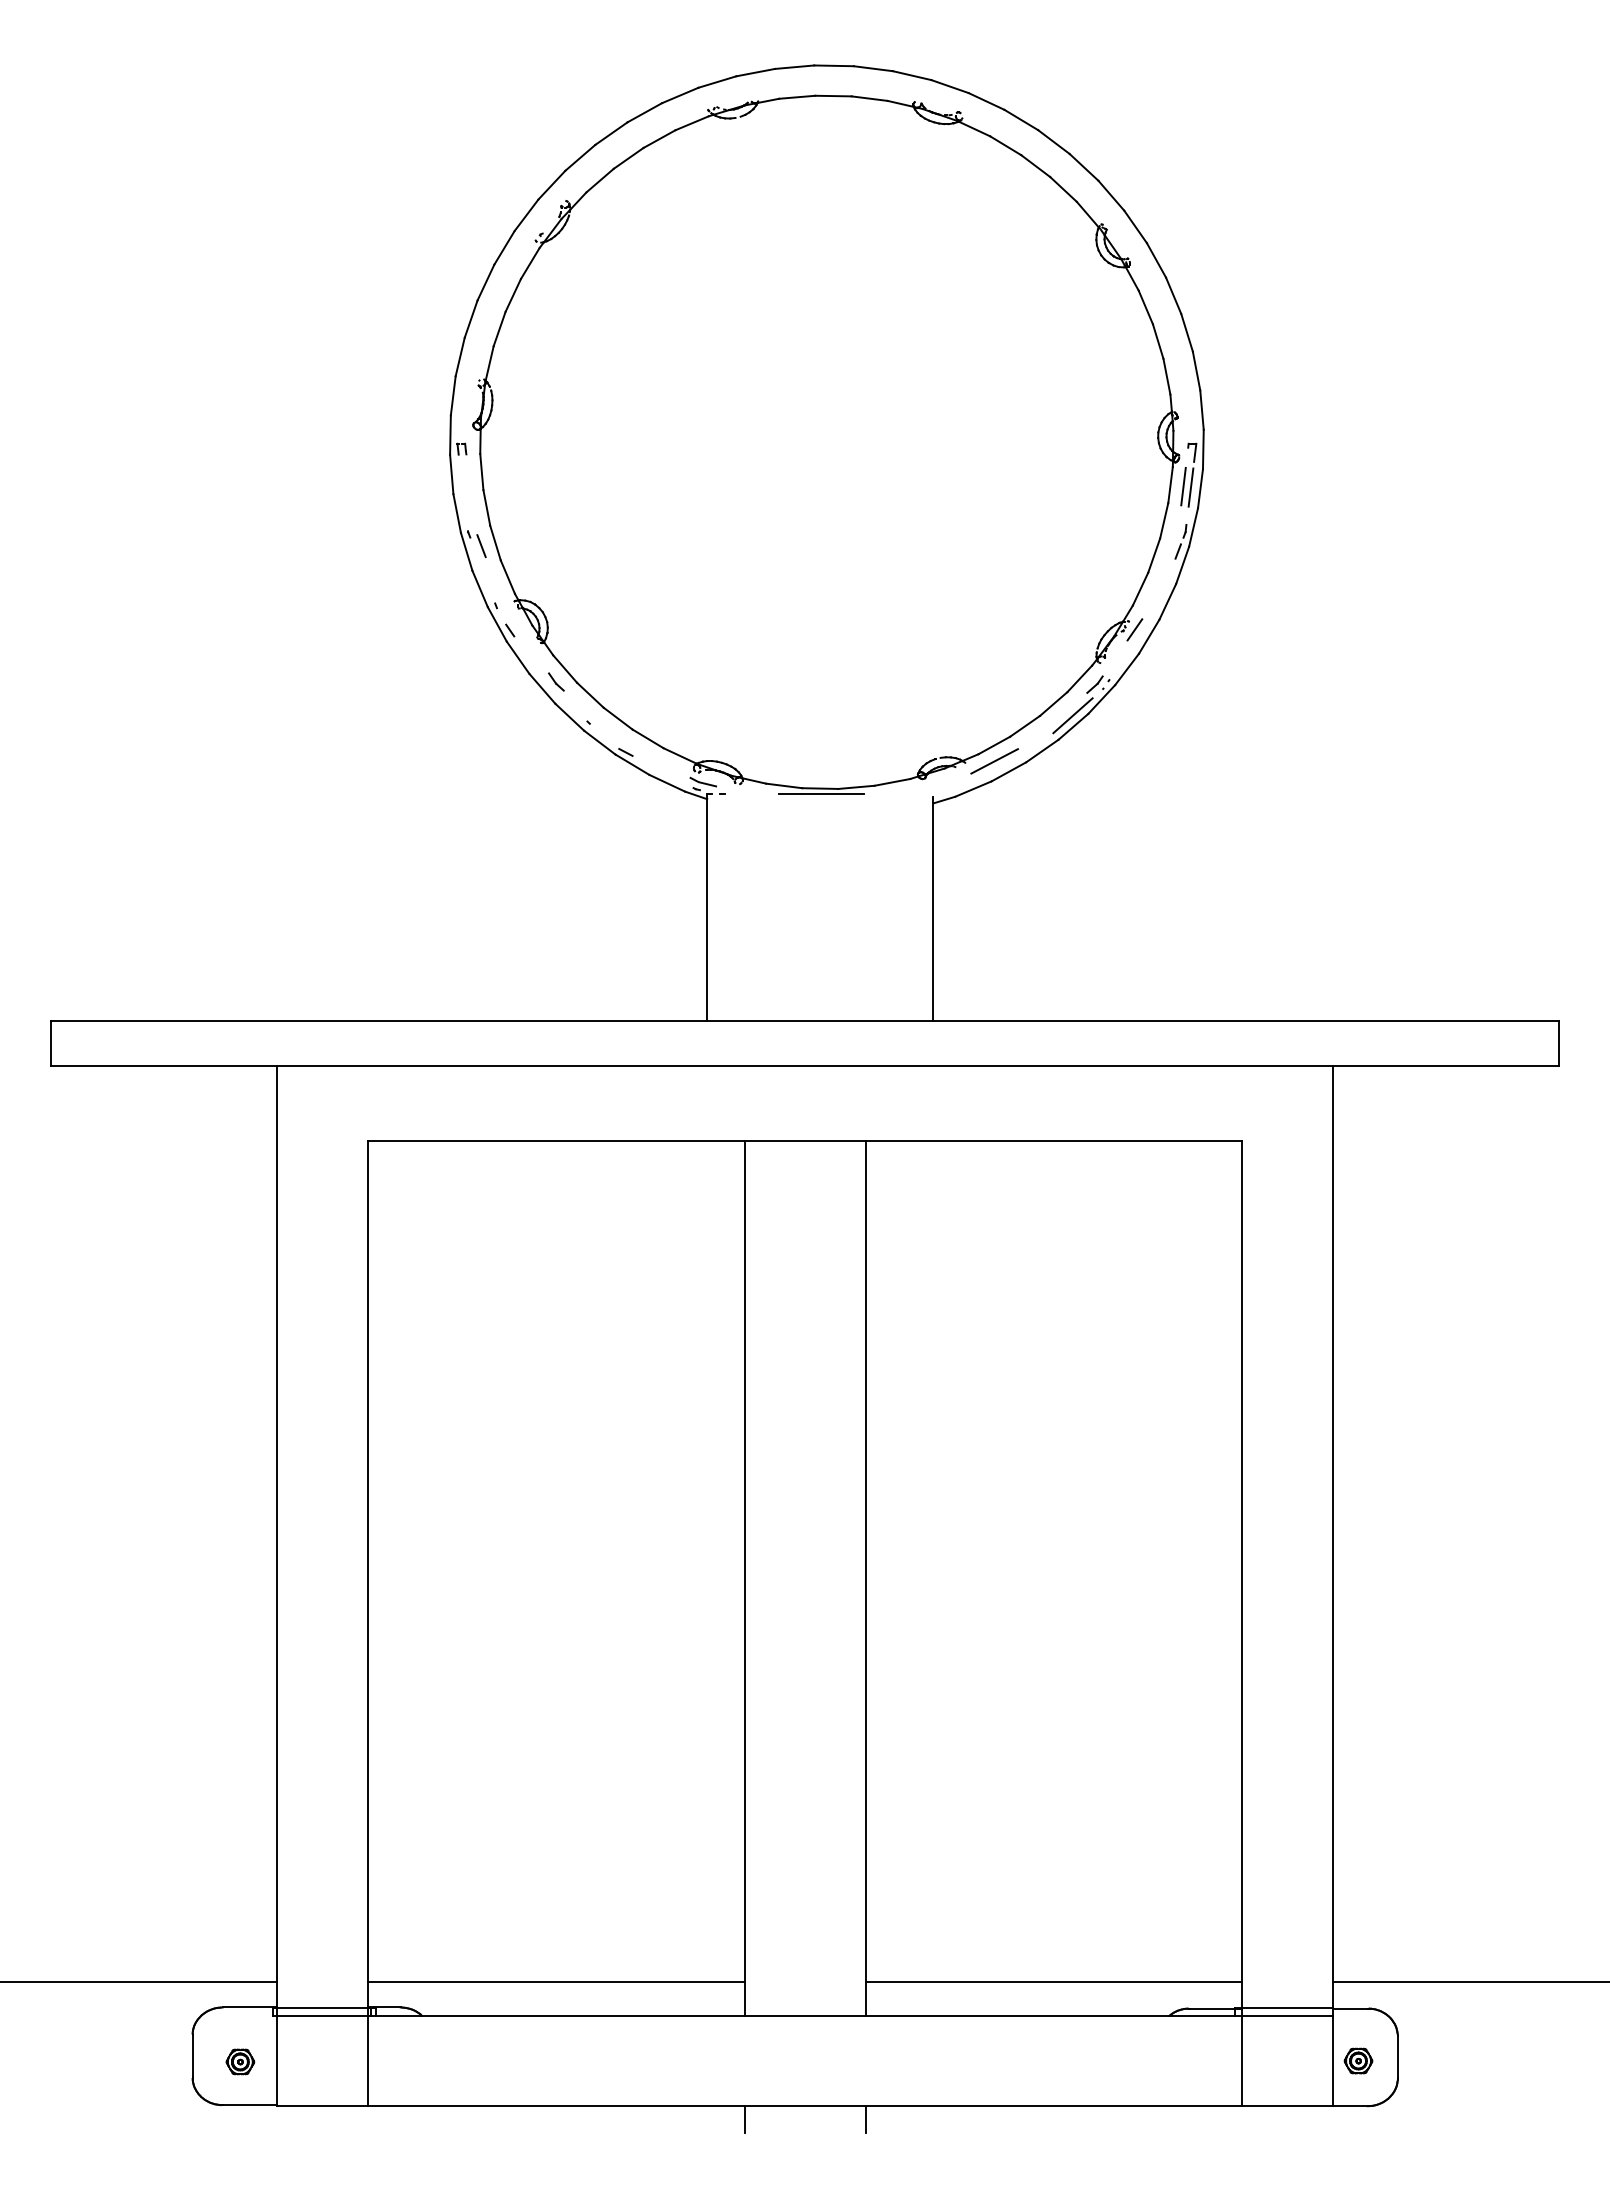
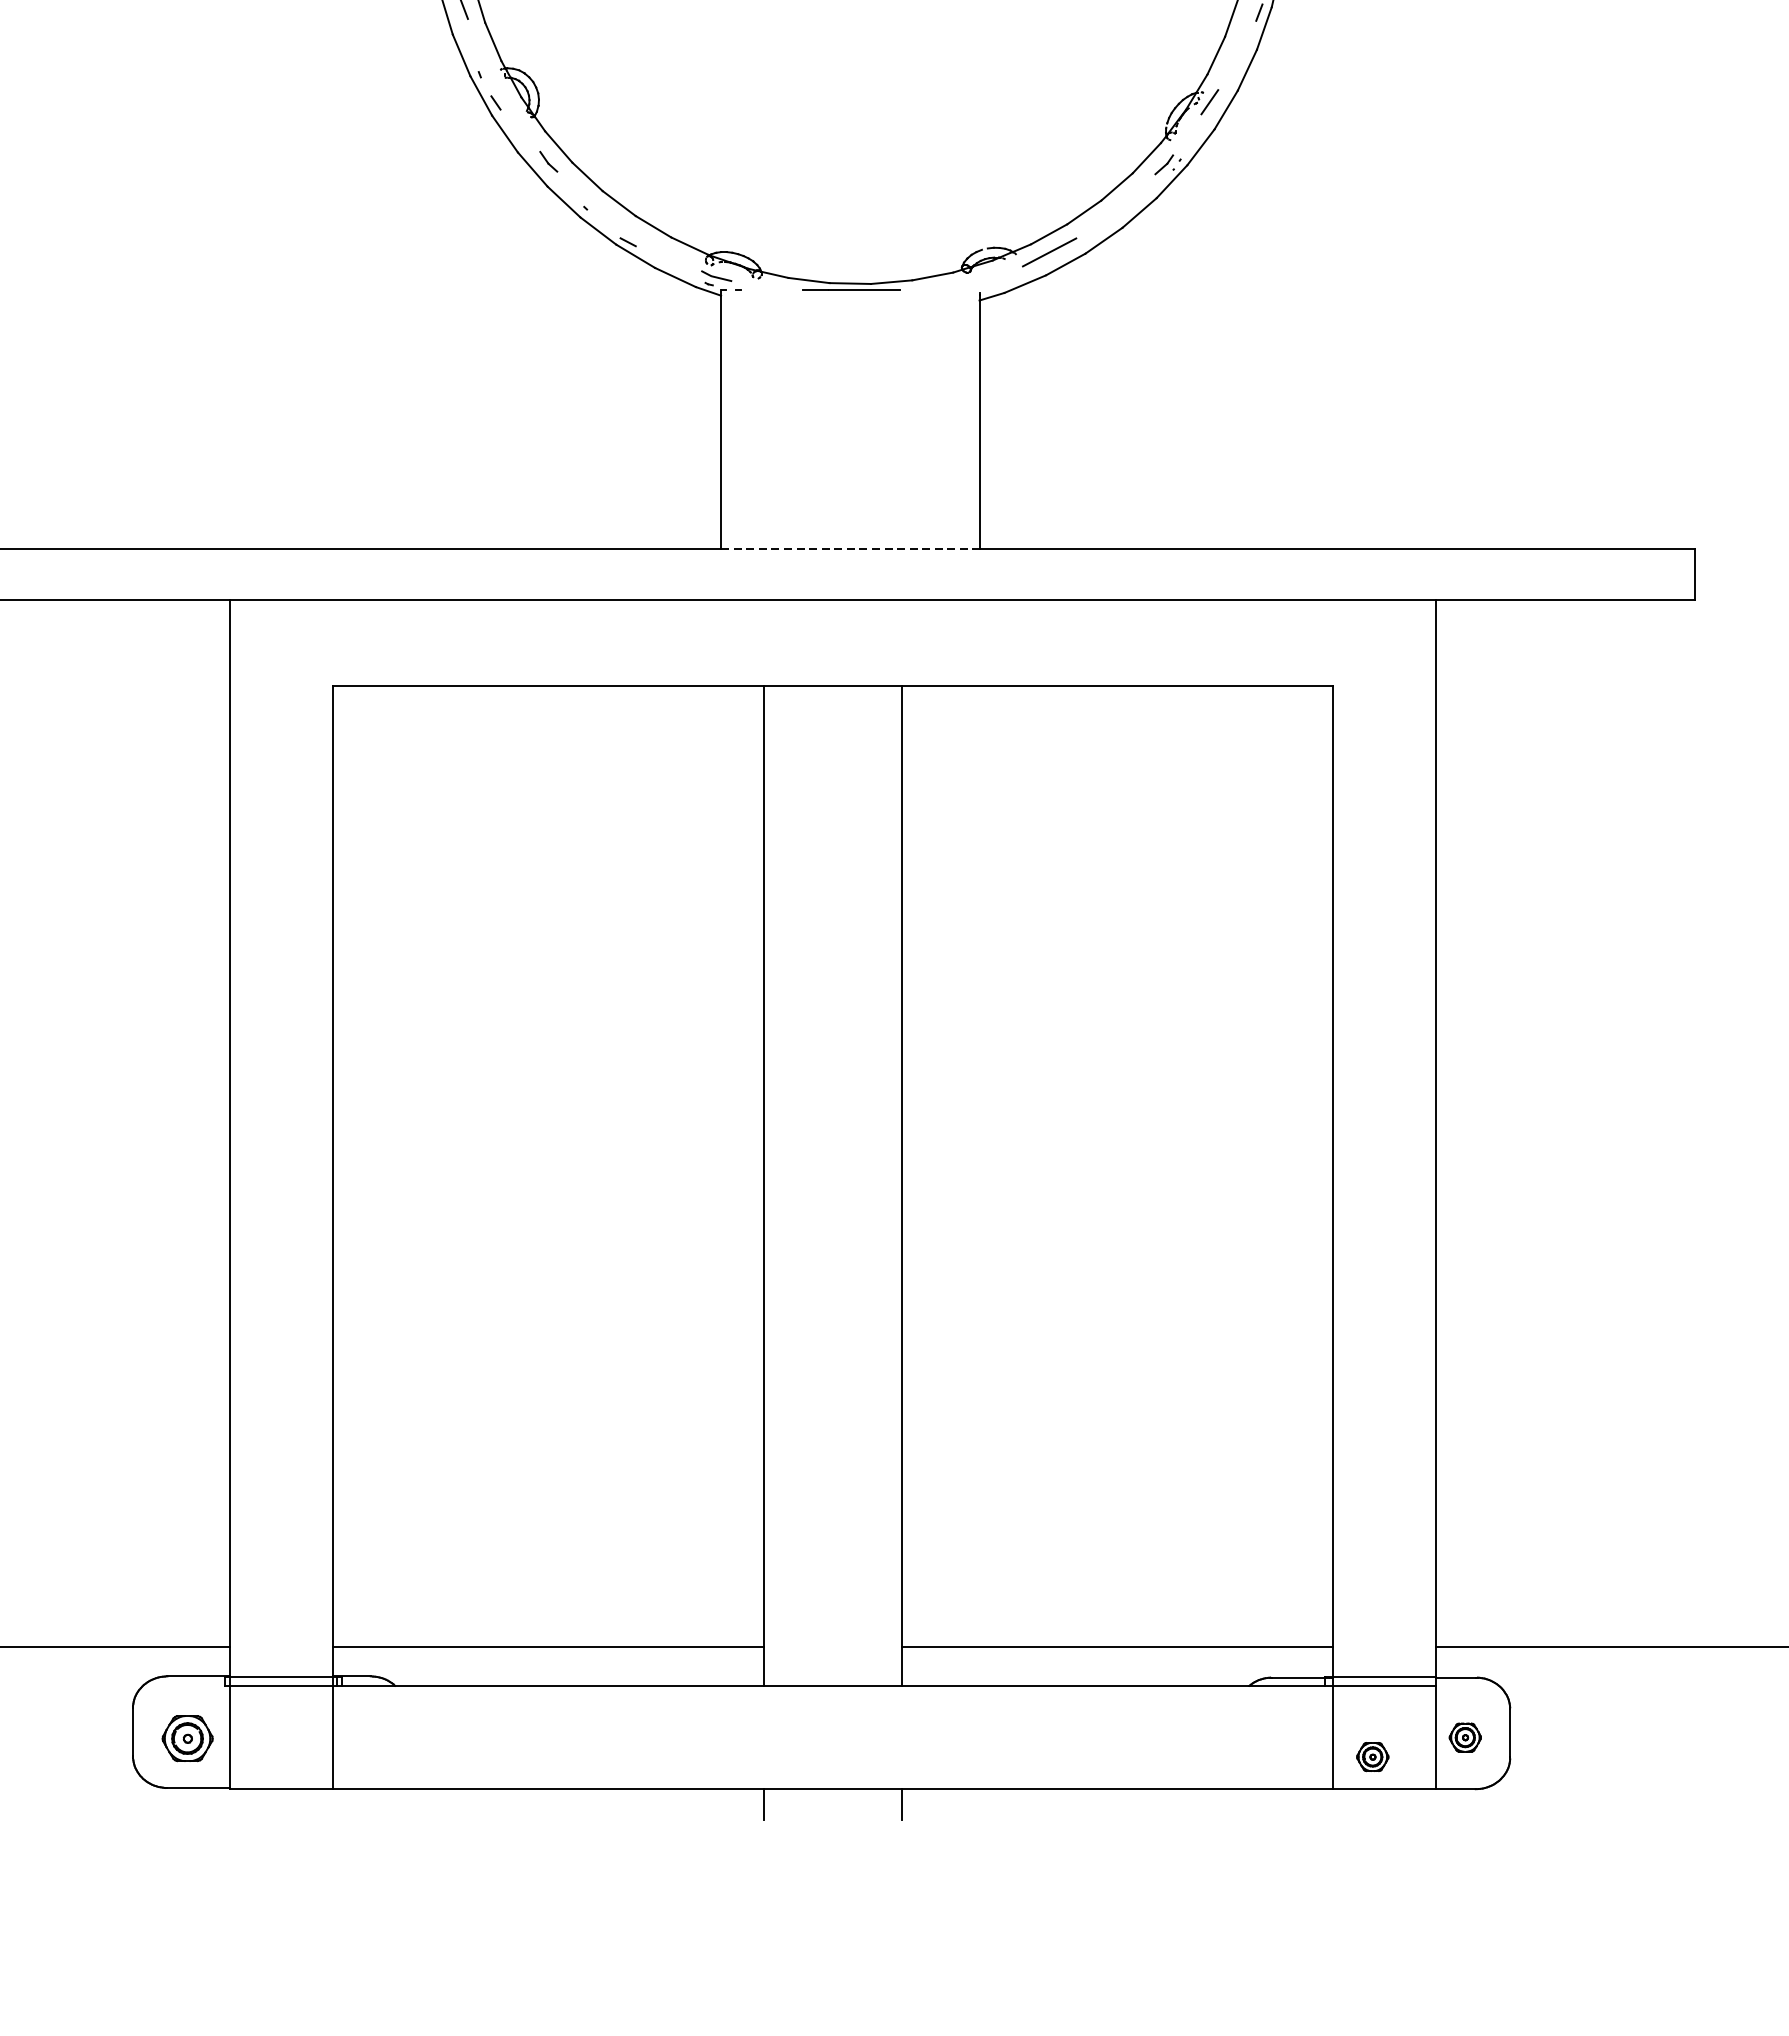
line: (1072, 715) -> (1138, 200), removed
line: (820, 1020) -> (850, 548), solid -> dashed
part: (240, 2061) -> (187, 1738), size x1.6
part: (1277, 2077) -> (1372, 1756), added

